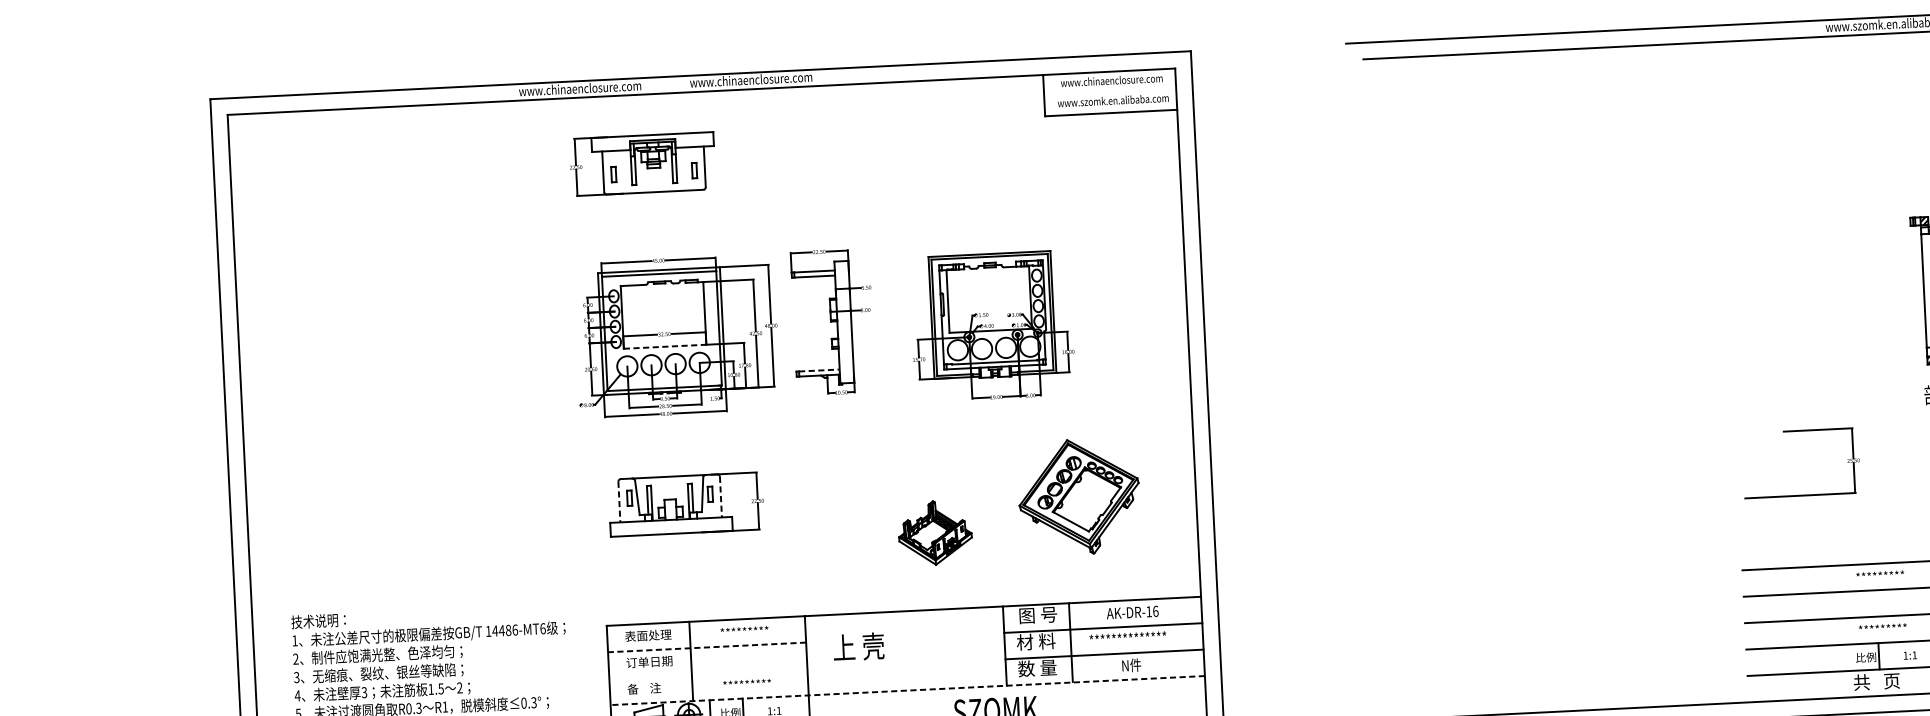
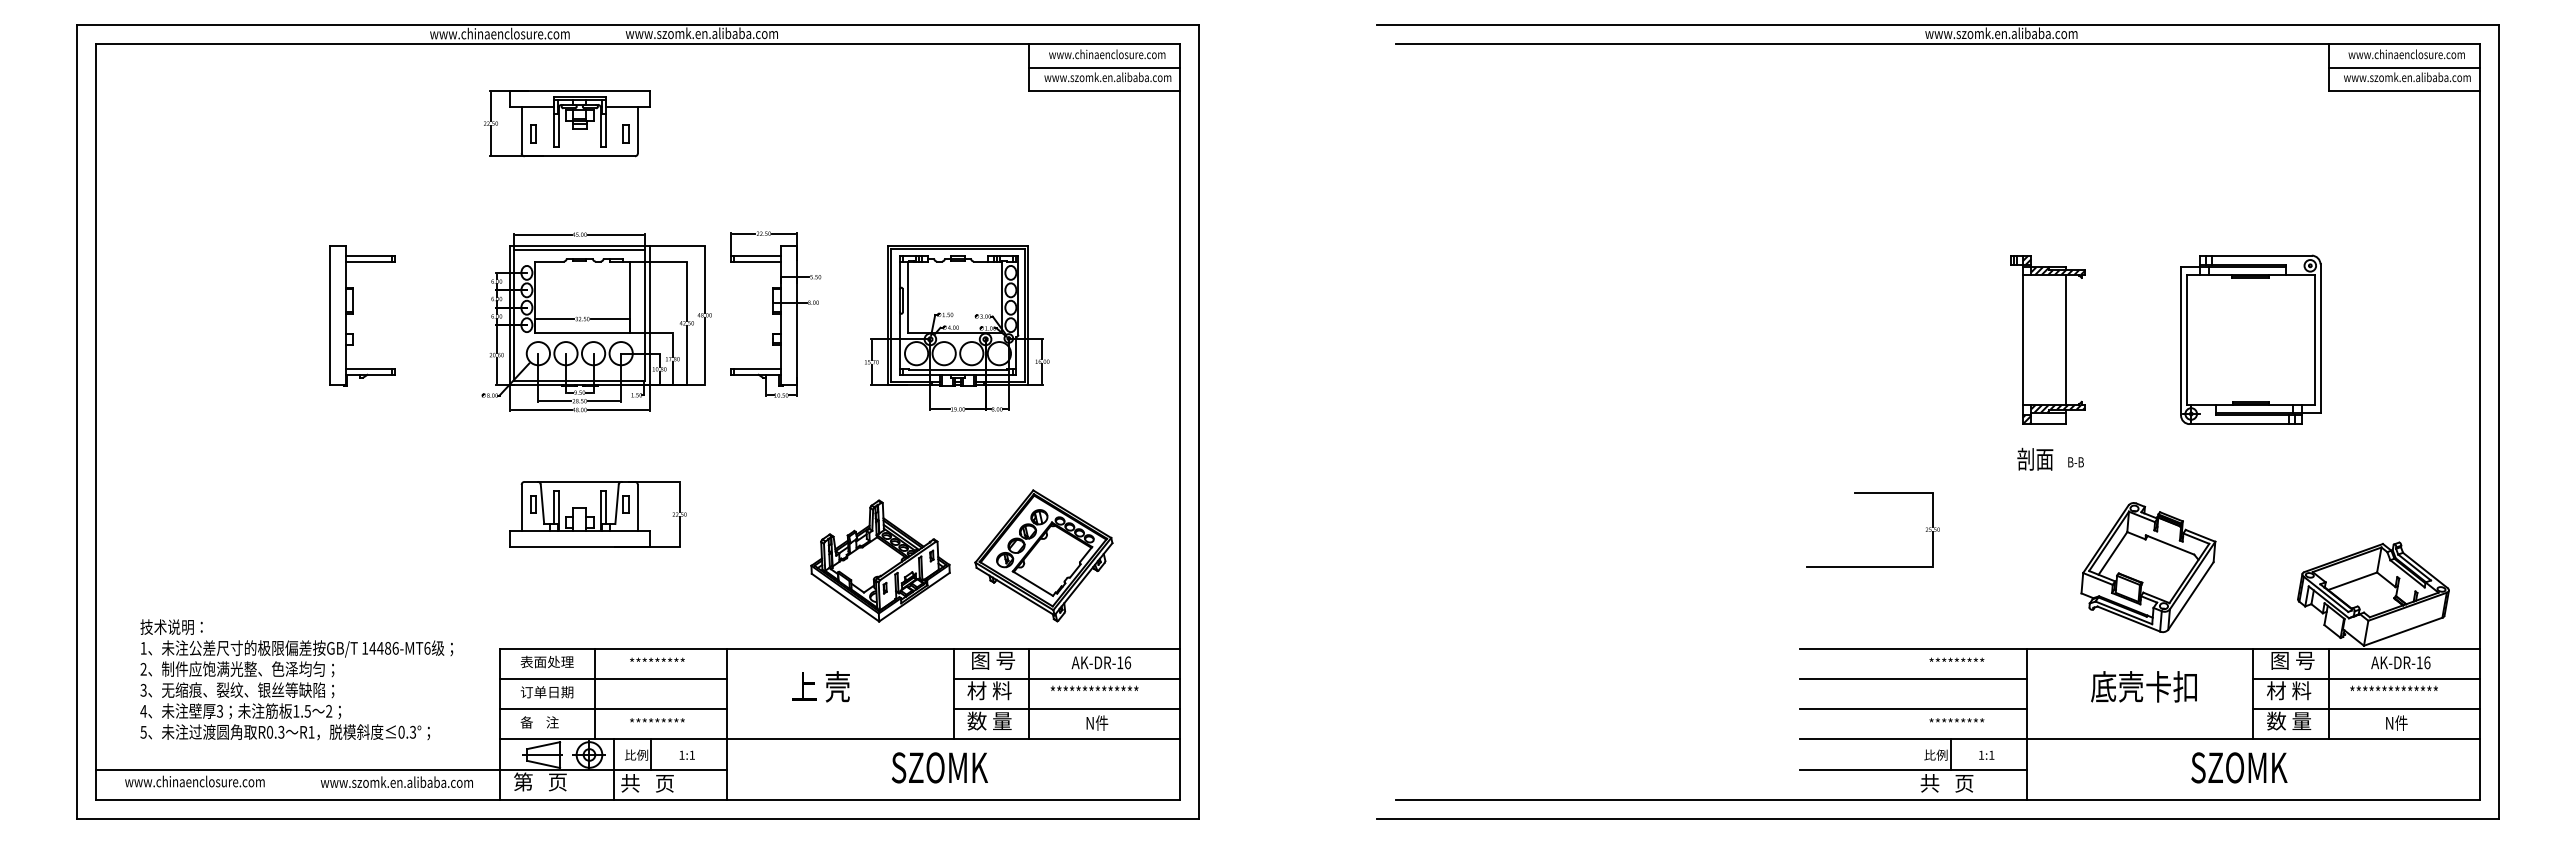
text: (770, 78) -> (717, 33), www.chinaenclosure.com -> www.szomk.en.alibaba.com
line: (1109, 92) -> (1104, 67), added
part: (464, 340) -> (353, 314), added
line: (665, 346) -> (583, 333), dashed -> solid
line: (819, 370) -> (757, 369), dashed -> solid
part: (1078, 496) -> (1043, 555), moved
line: (720, 497) -> (637, 508), dashed -> solid
line: (619, 502) -> (521, 508), dashed -> solid
part: (935, 532) -> (880, 560), size x1.67
text: (858, 646) -> (820, 686), moved
line: (706, 647) -> (613, 678), dashed -> solid
line: (708, 674) -> (613, 709), added
line: (907, 690) -> (840, 739), dashed -> solid

